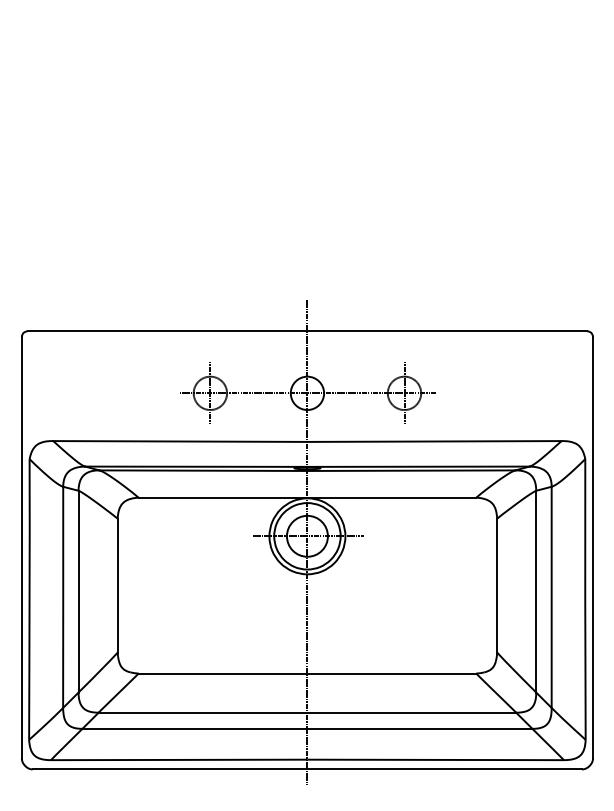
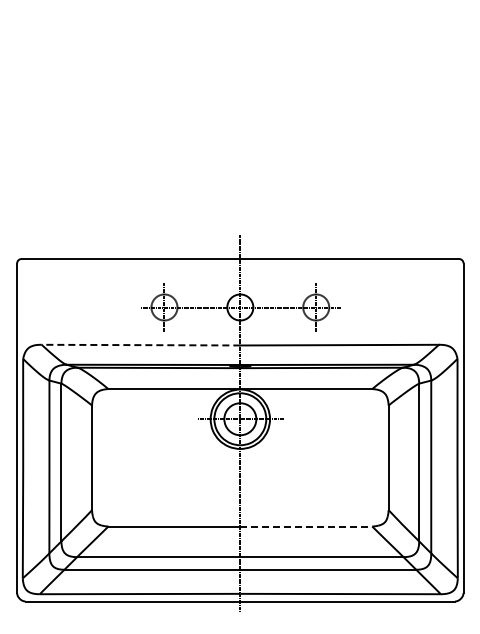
line: (179, 441) -> (140, 345), solid -> dashed
line: (392, 673) -> (306, 526), solid -> dashed

